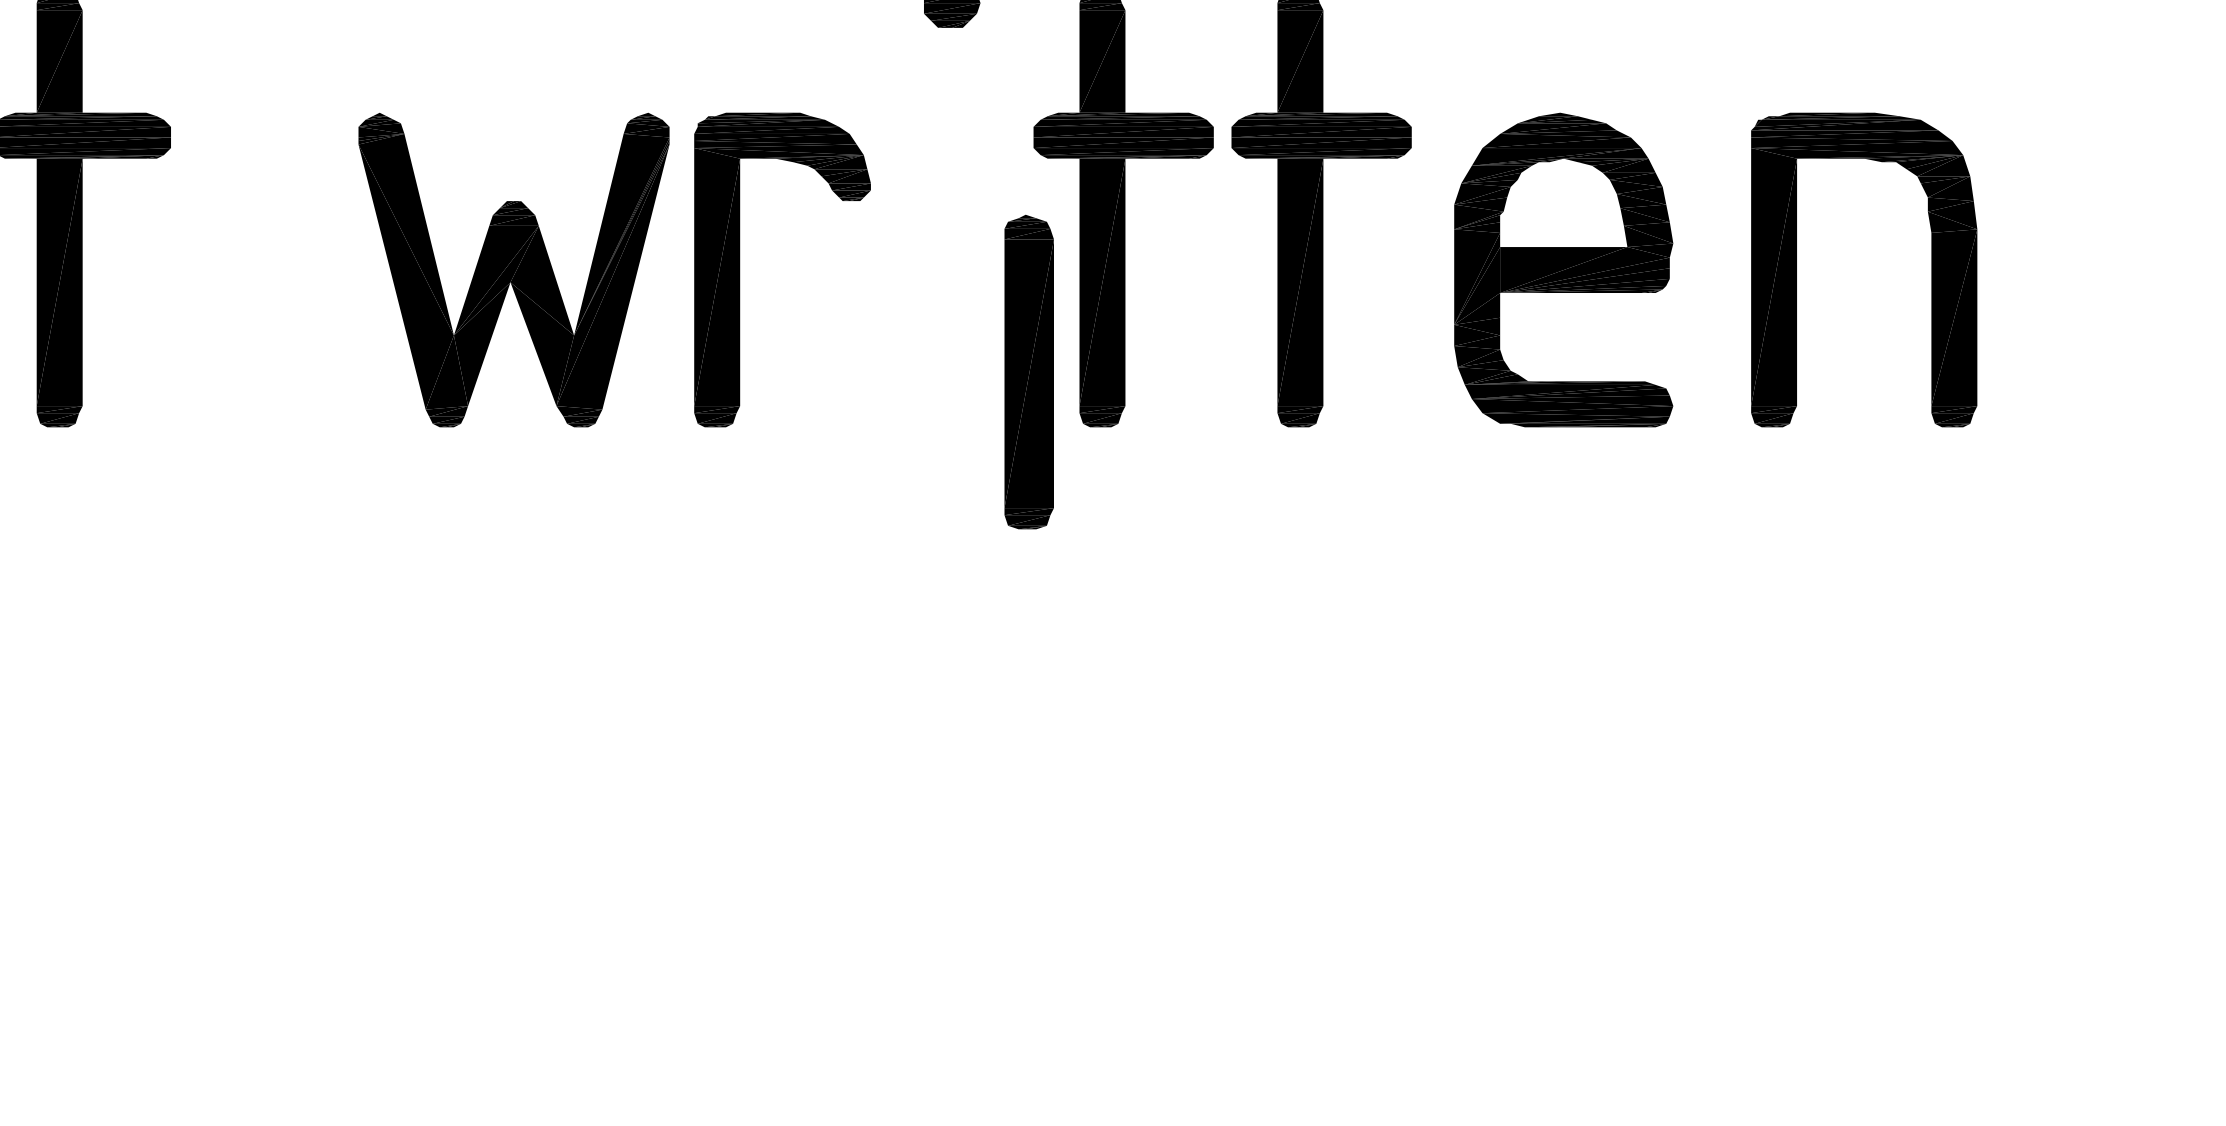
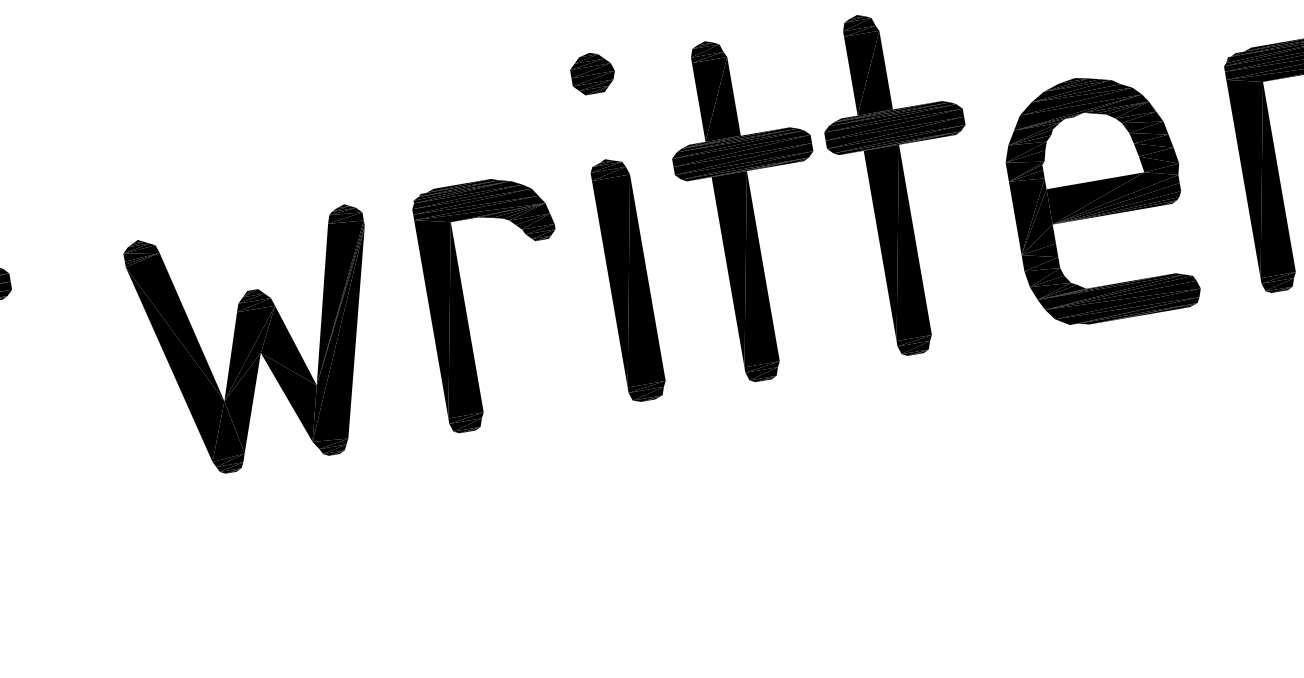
part: (513, 269) -> (261, 342), moved
part: (1028, 371) -> (627, 279), moved

